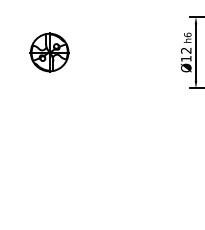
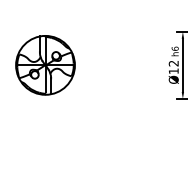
part: (49, 52) -> (45, 65), size x1.67

